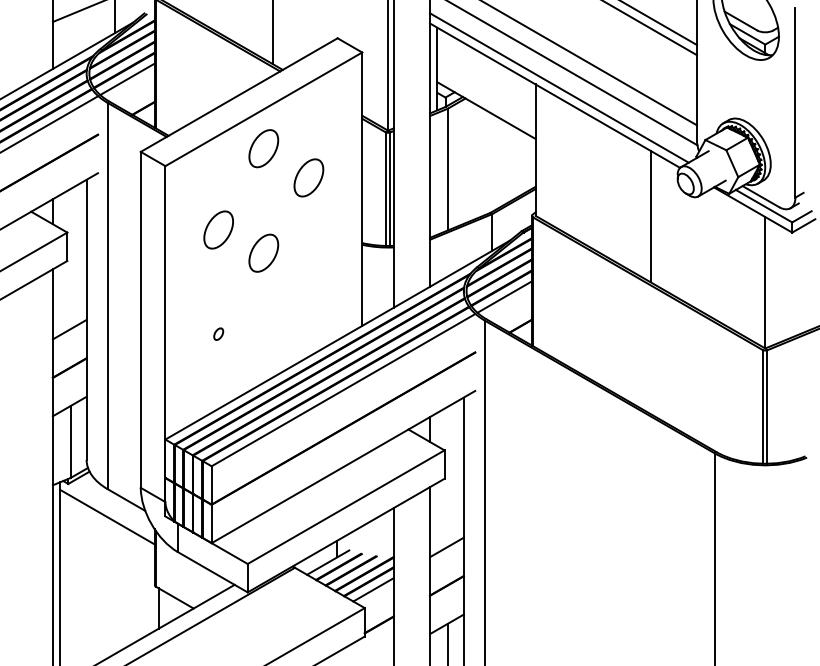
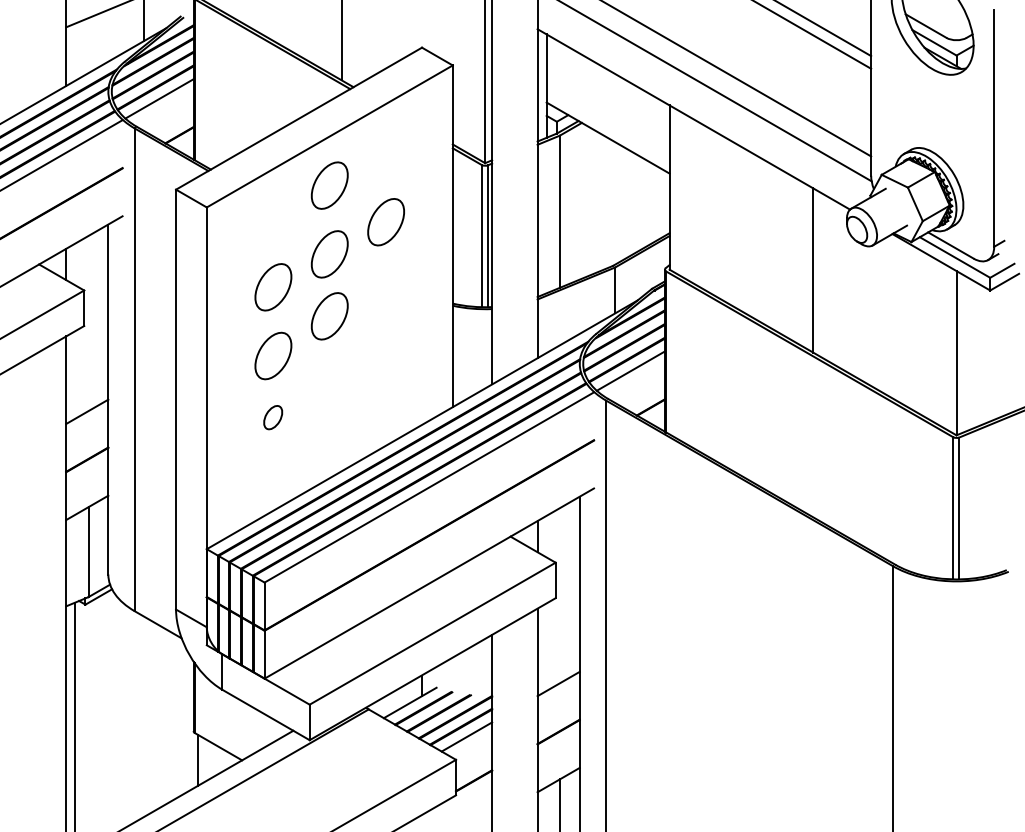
line: (559, 87) -> (699, 109), removed
part: (263, 203) -> (329, 254), added
part: (218, 284) -> (273, 355), added
part: (218, 333) -> (273, 416), size x1.6
line: (107, 516) -> (134, 645), removed

